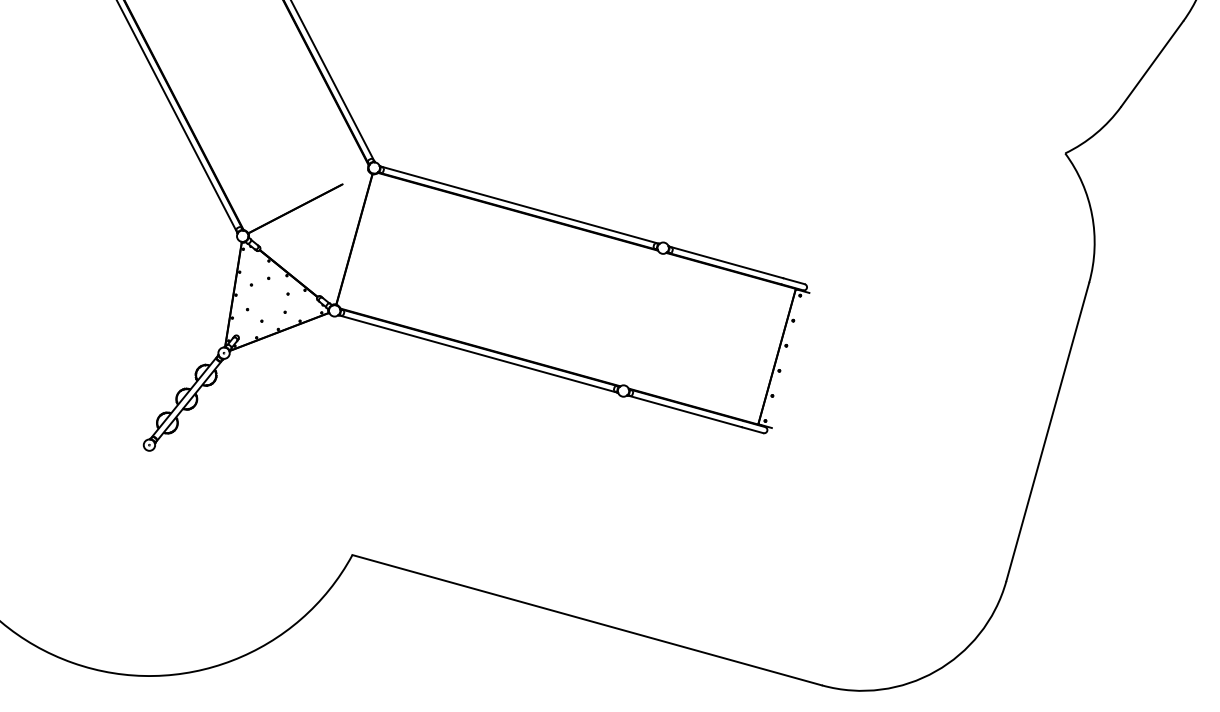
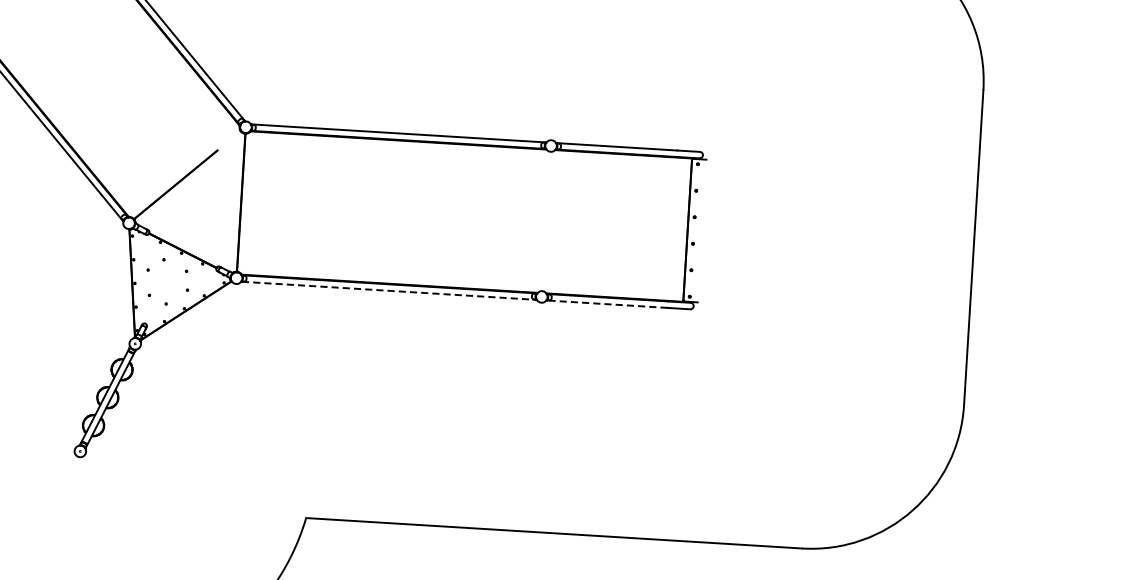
line: (478, 354) -> (389, 291), solid -> dashed
line: (684, 411) -> (606, 304), solid -> dashed

